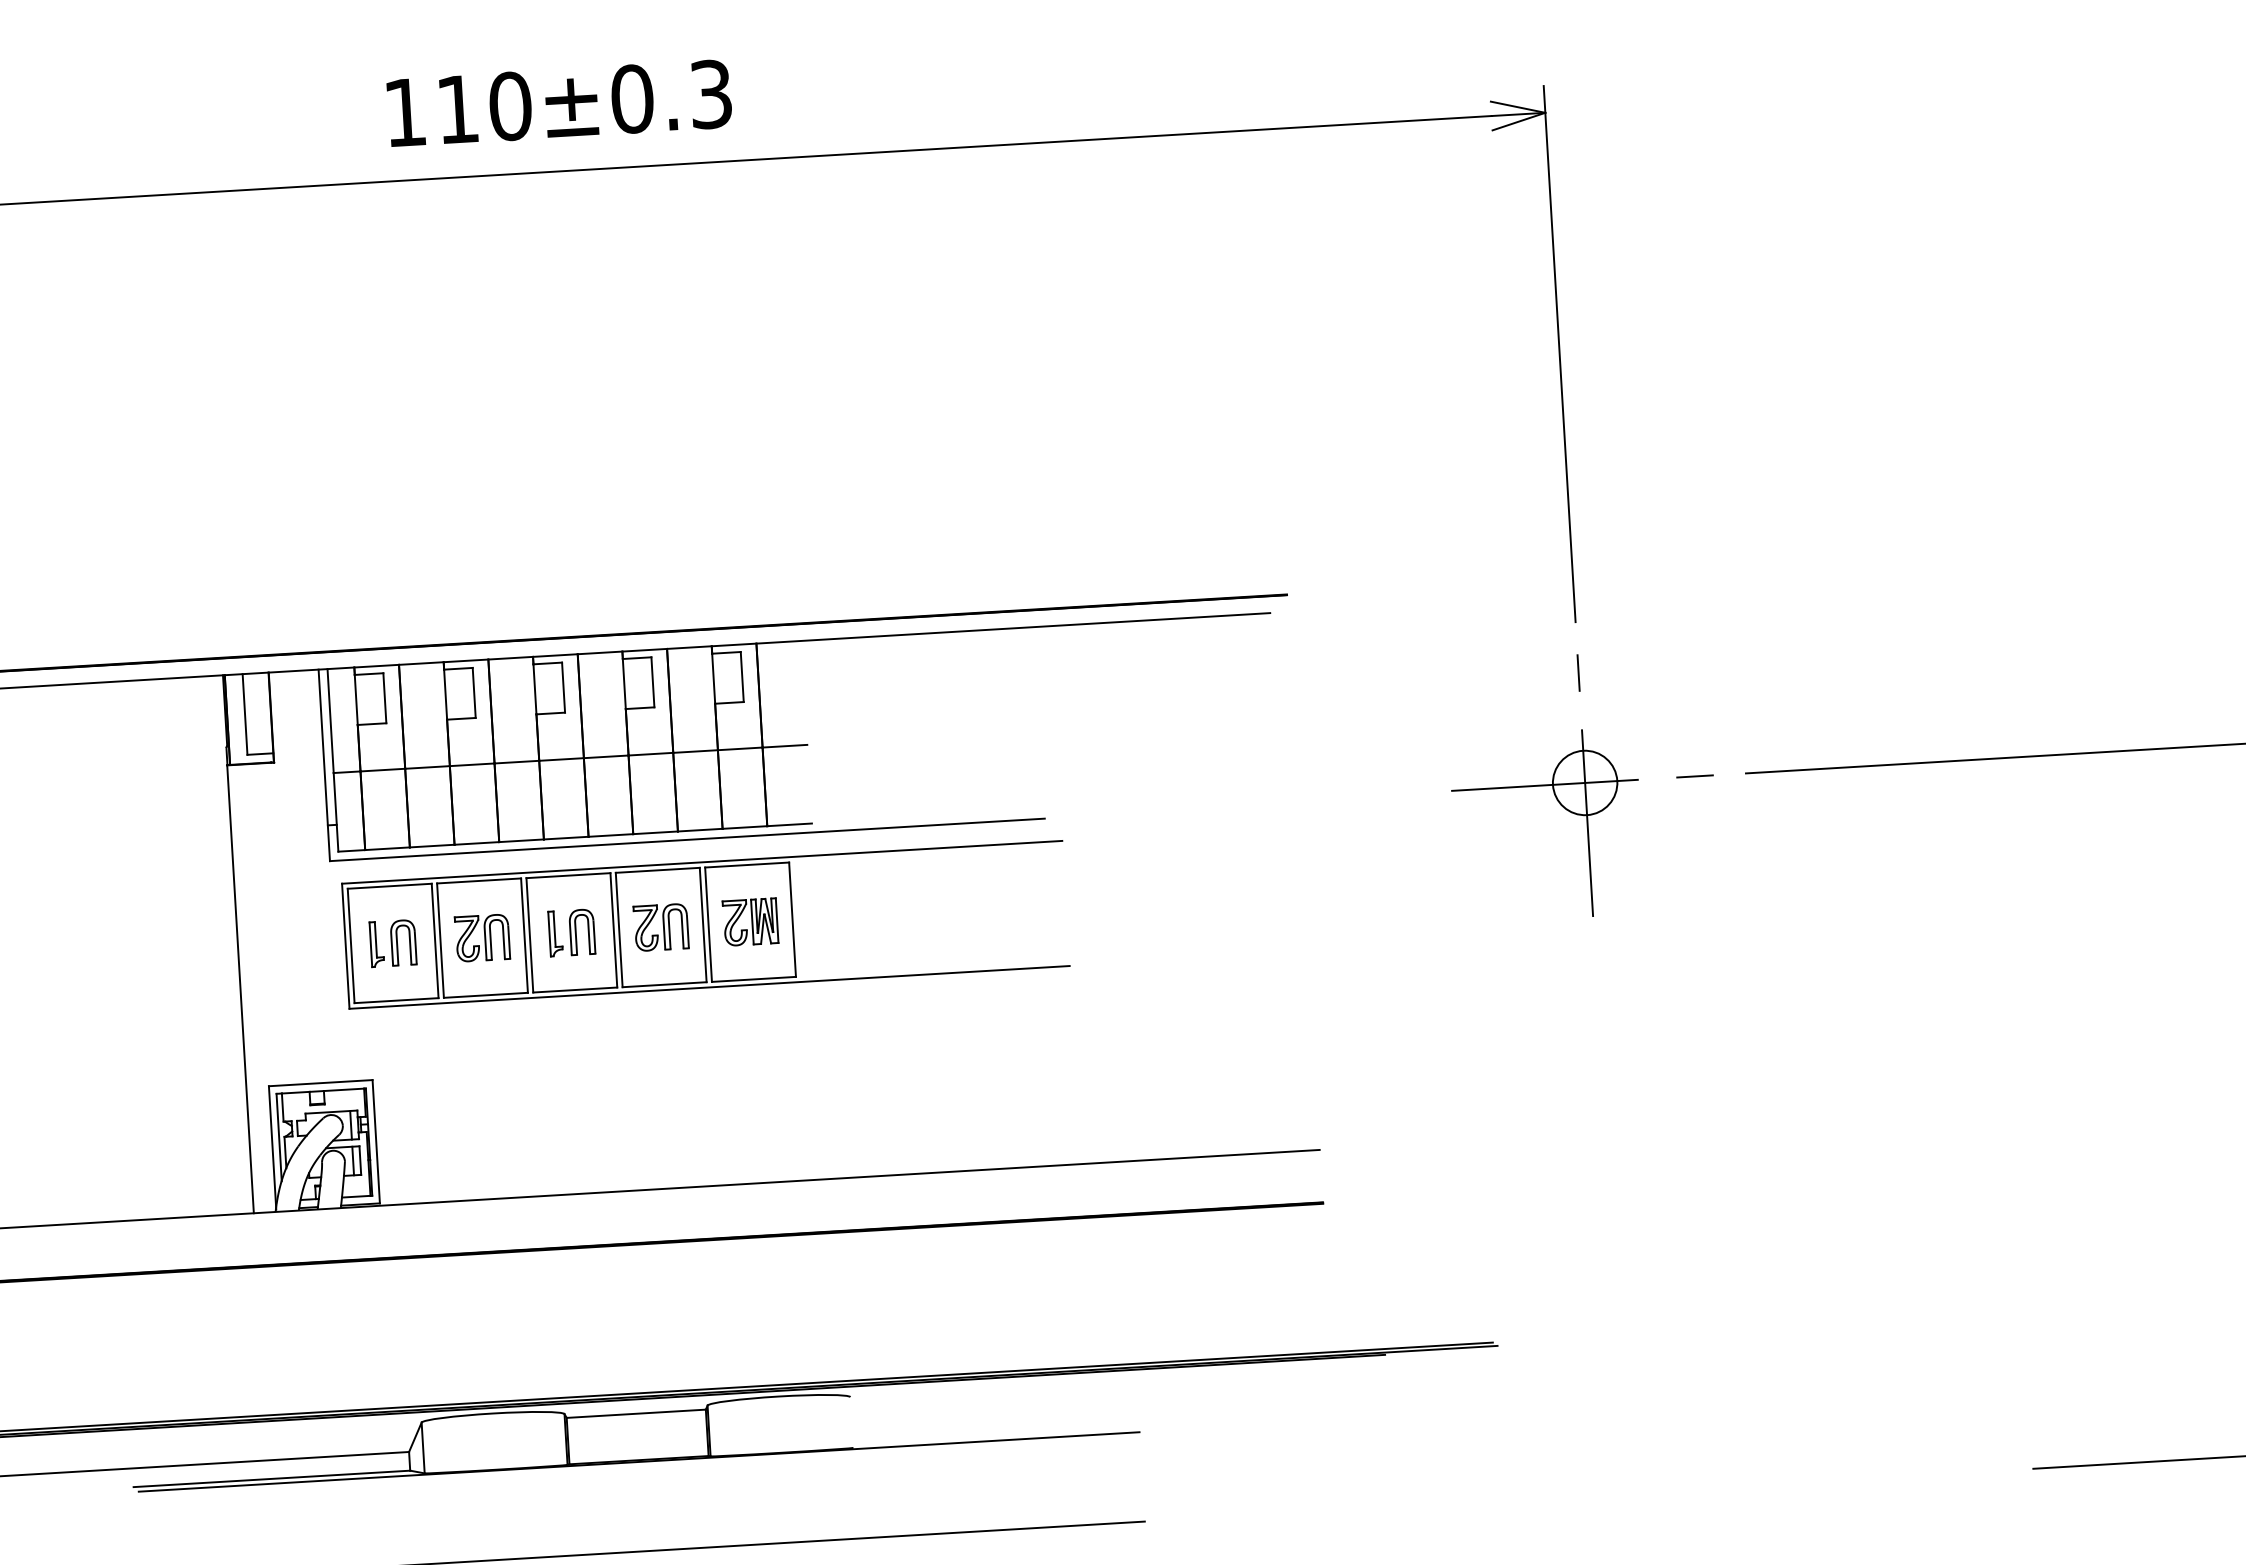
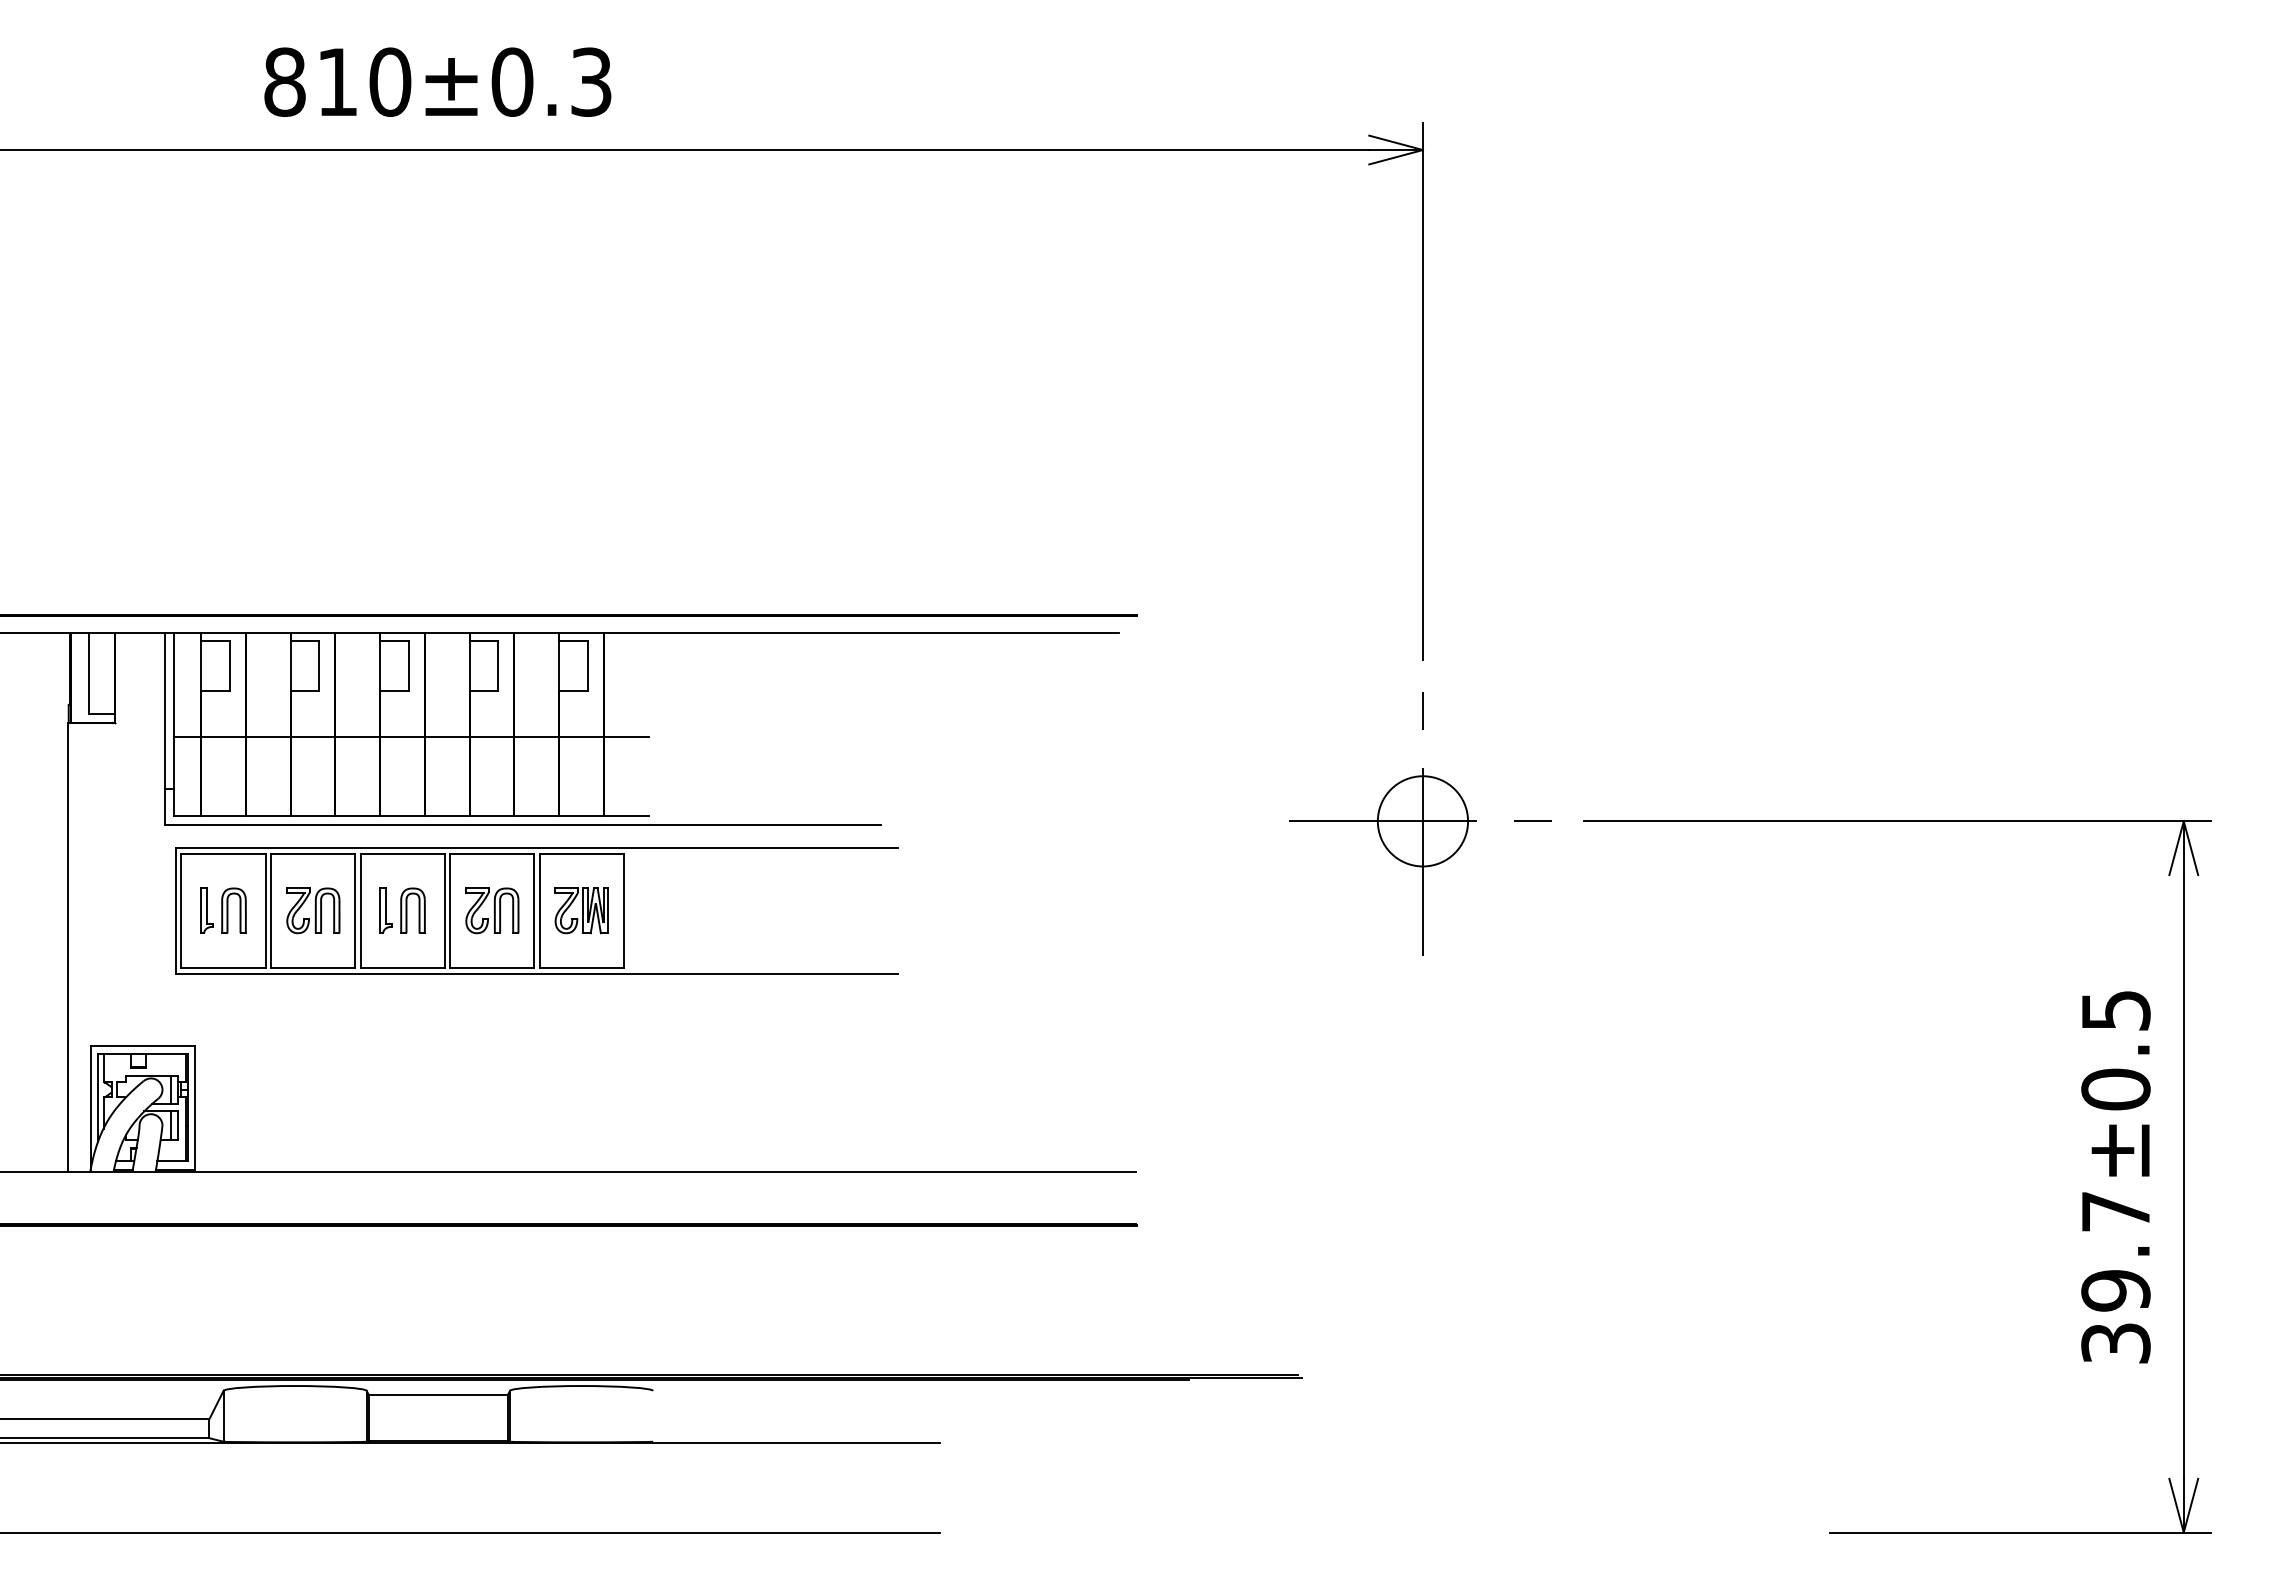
text: (404, 111) -> (284, 81), 110±0.3 -> 810±0.3
circle: (1584, 783) -> (1422, 821), size x1.4

